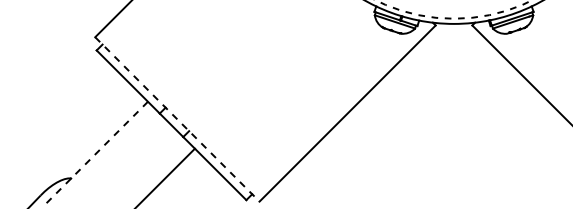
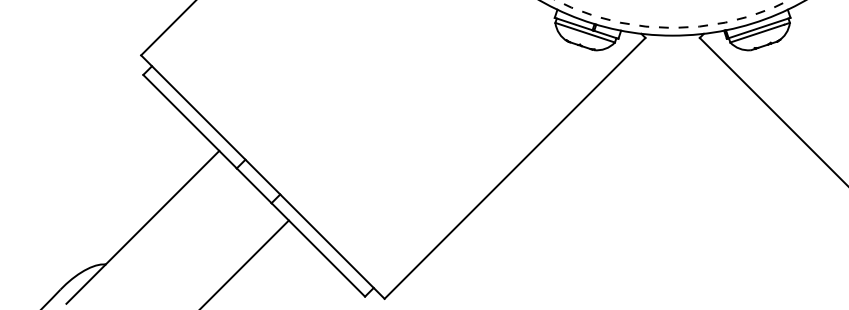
line: (177, 119) -> (263, 177), dashed -> solid
line: (96, 153) -> (143, 227), dashed -> solid

